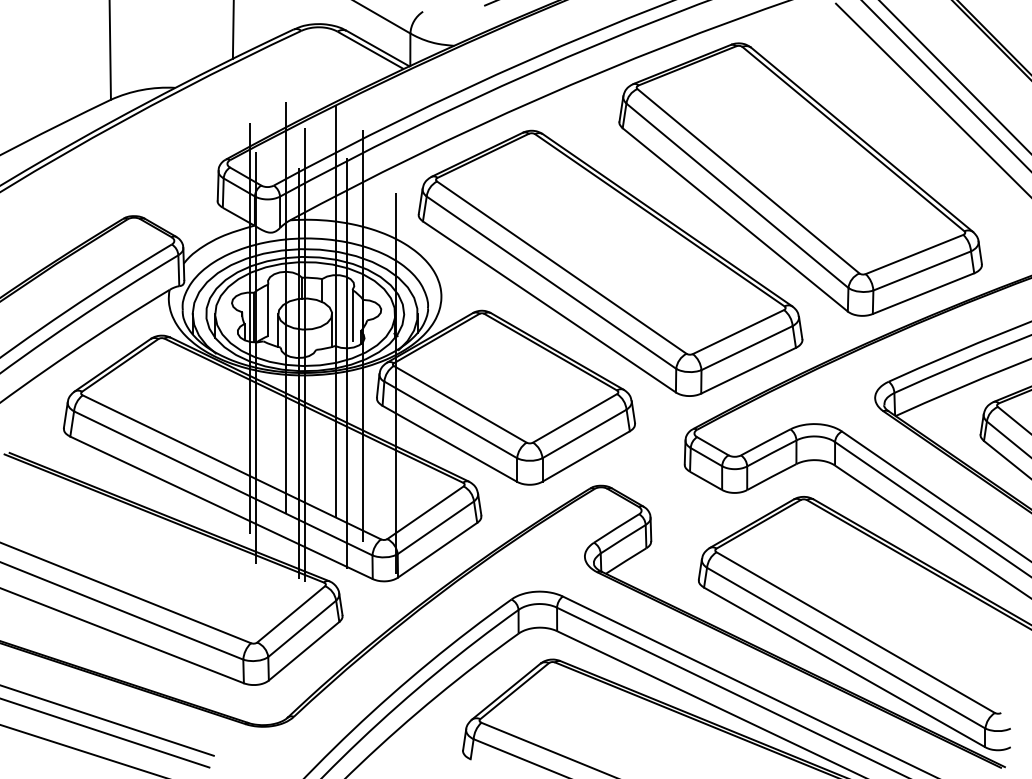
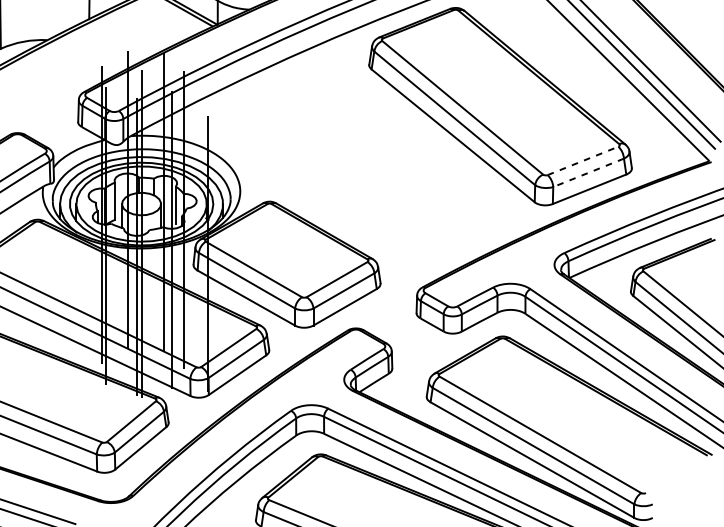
line: (914, 254) -> (583, 160), solid -> dashed
part: (610, 262) -> (362, 166), removed
line: (922, 270) -> (588, 172), solid -> dashed

